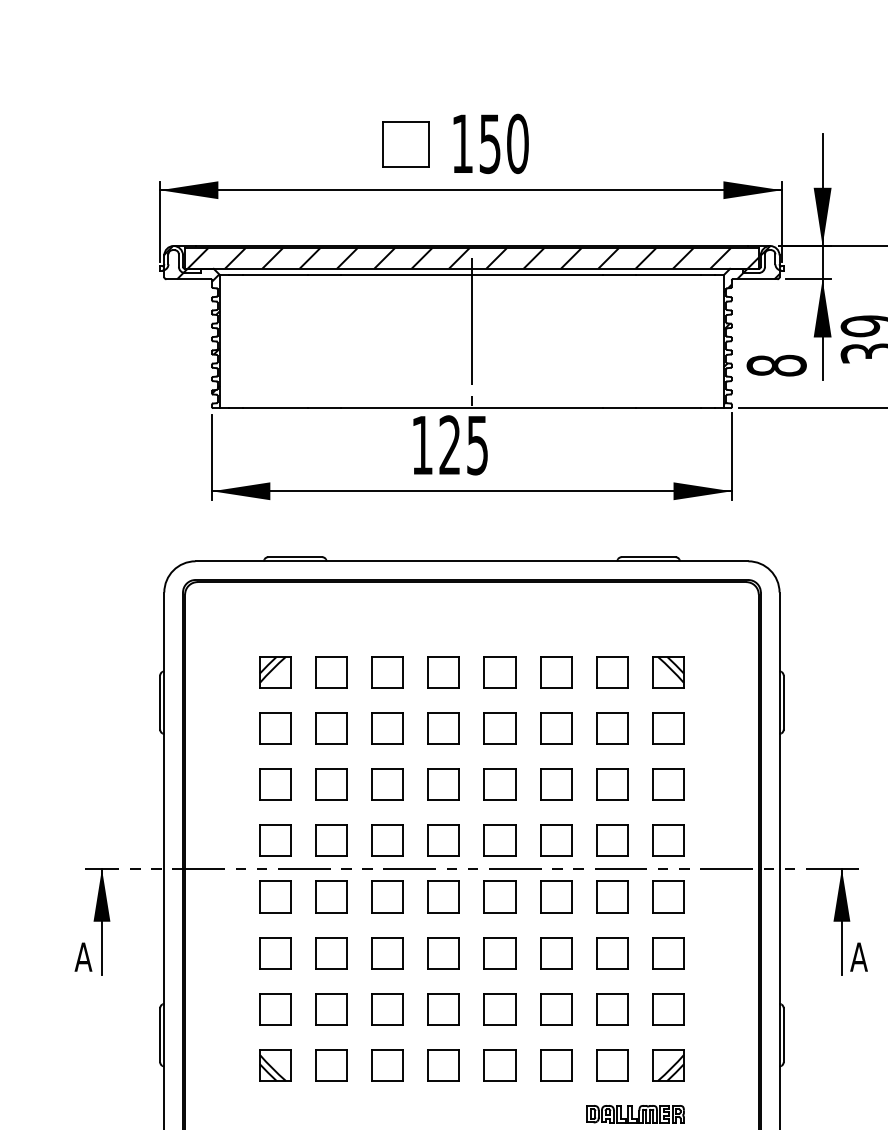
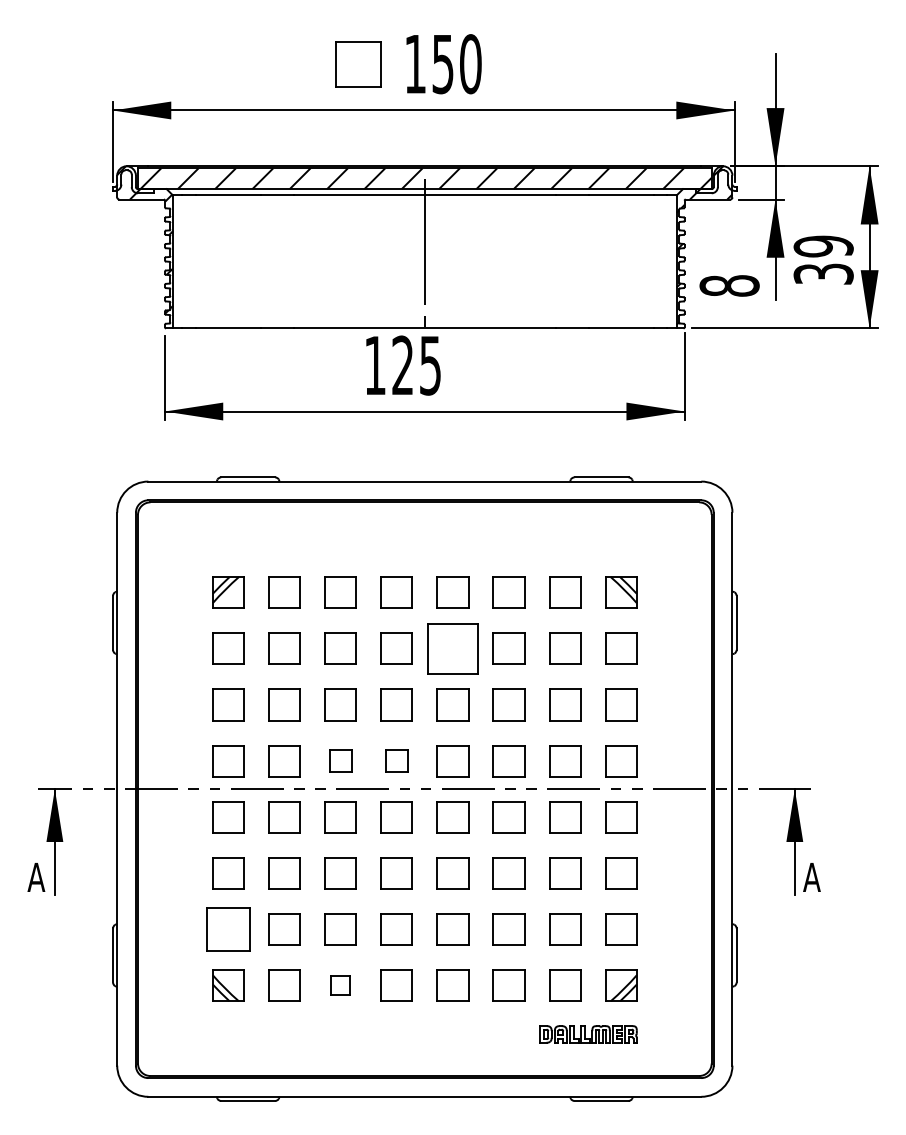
part: (499, 728) -> (452, 648), size x1.6
part: (387, 841) -> (340, 761), size x0.7
part: (443, 841) -> (396, 761), size x0.7
part: (275, 1009) -> (228, 929), size x1.4
part: (387, 1065) -> (340, 985), size x0.6

